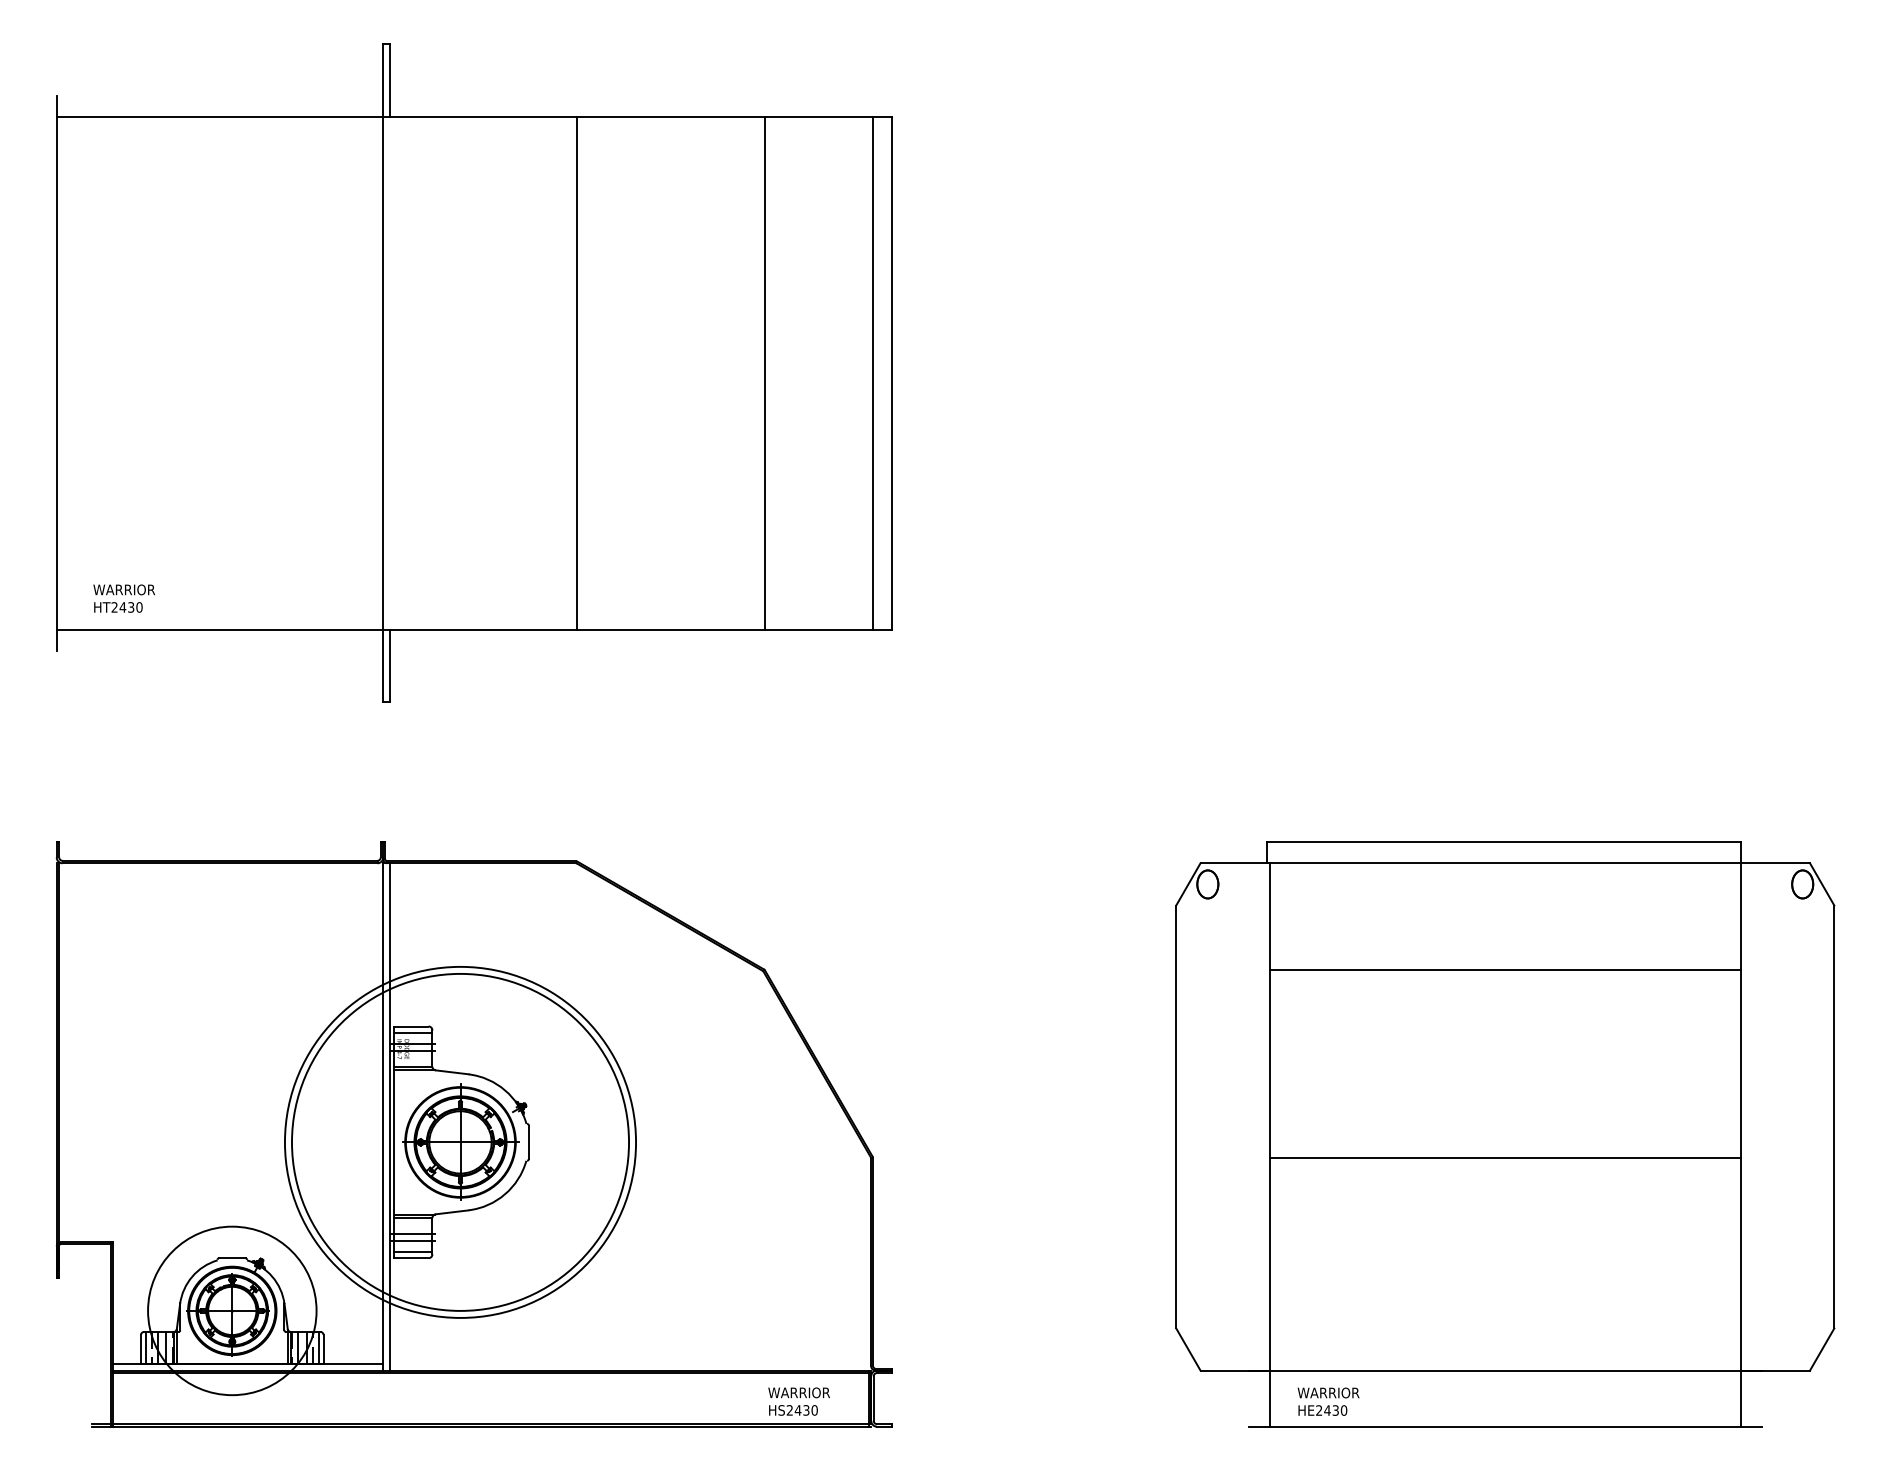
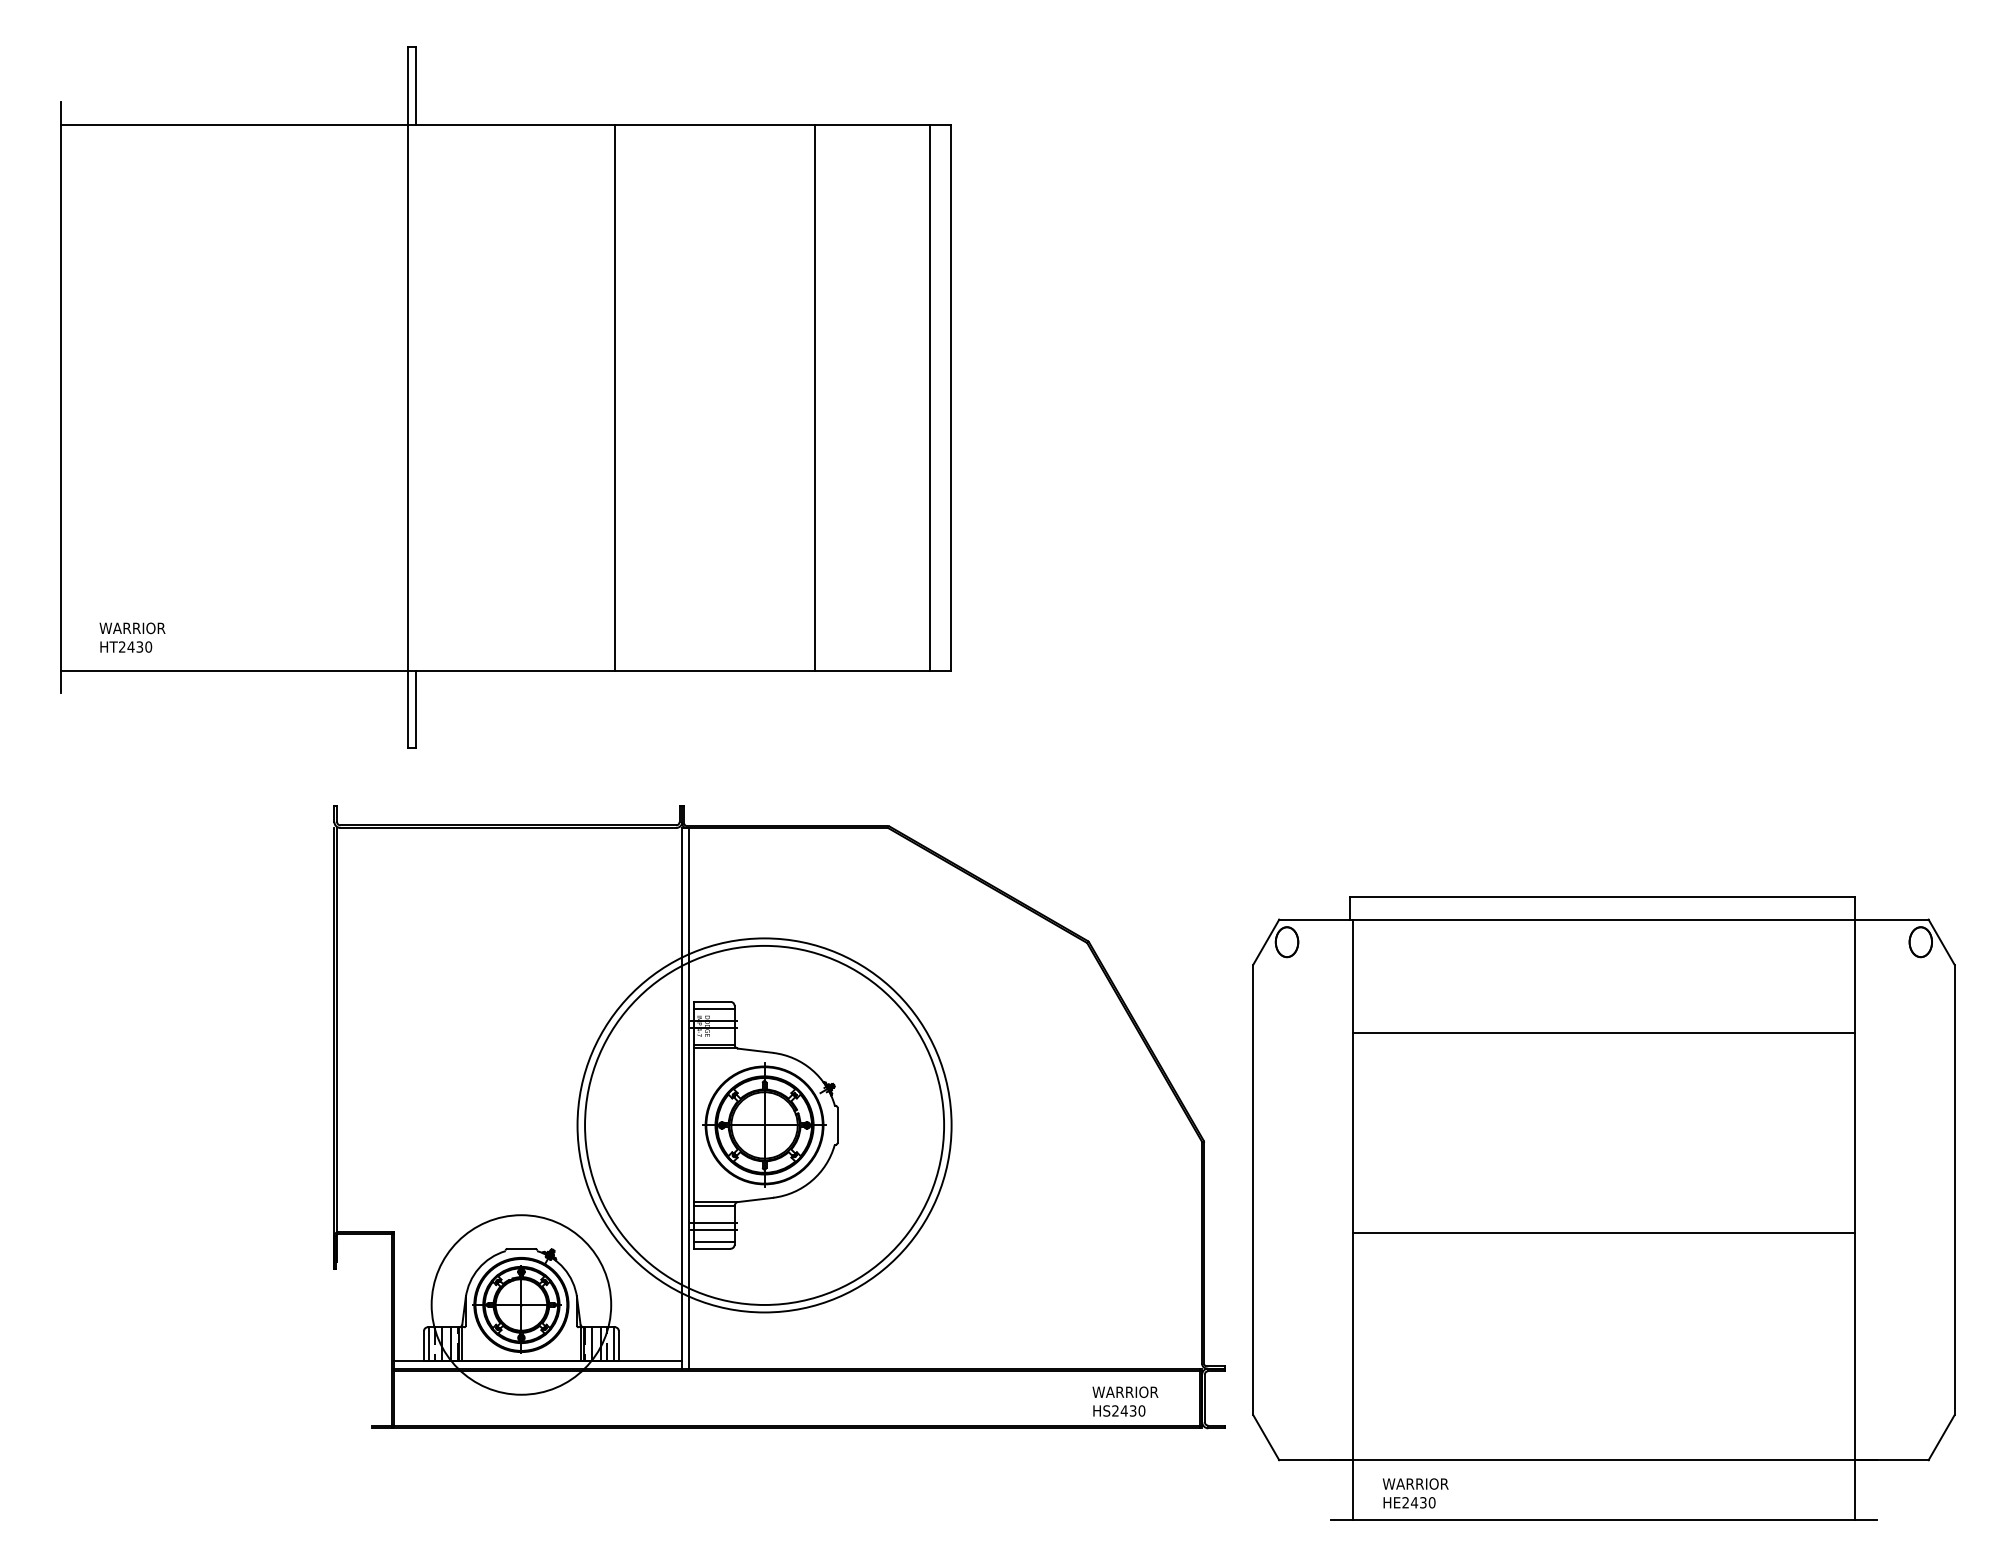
part: (473, 1134) -> (778, 1117), moved

